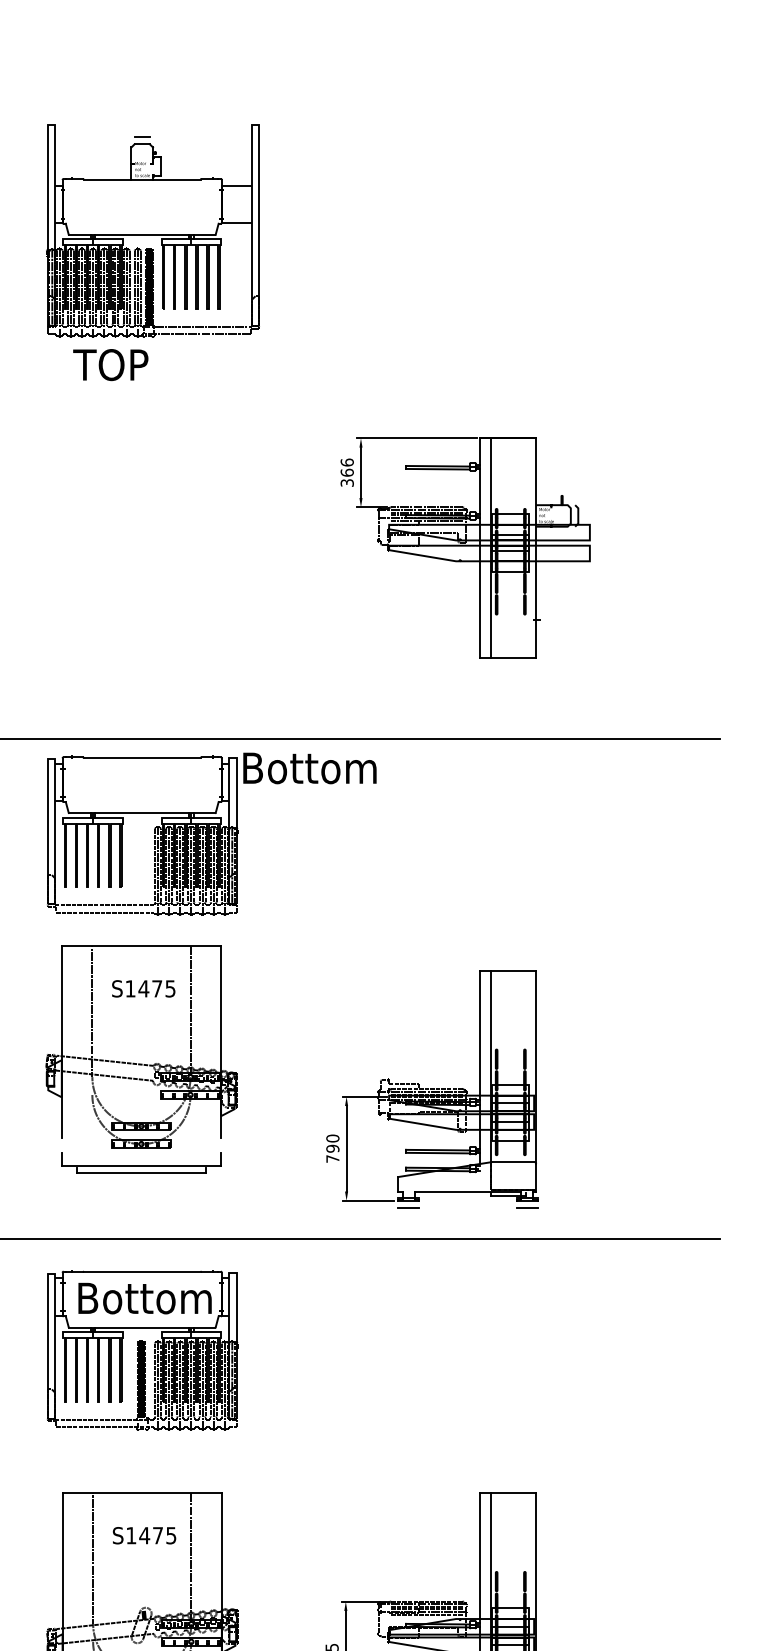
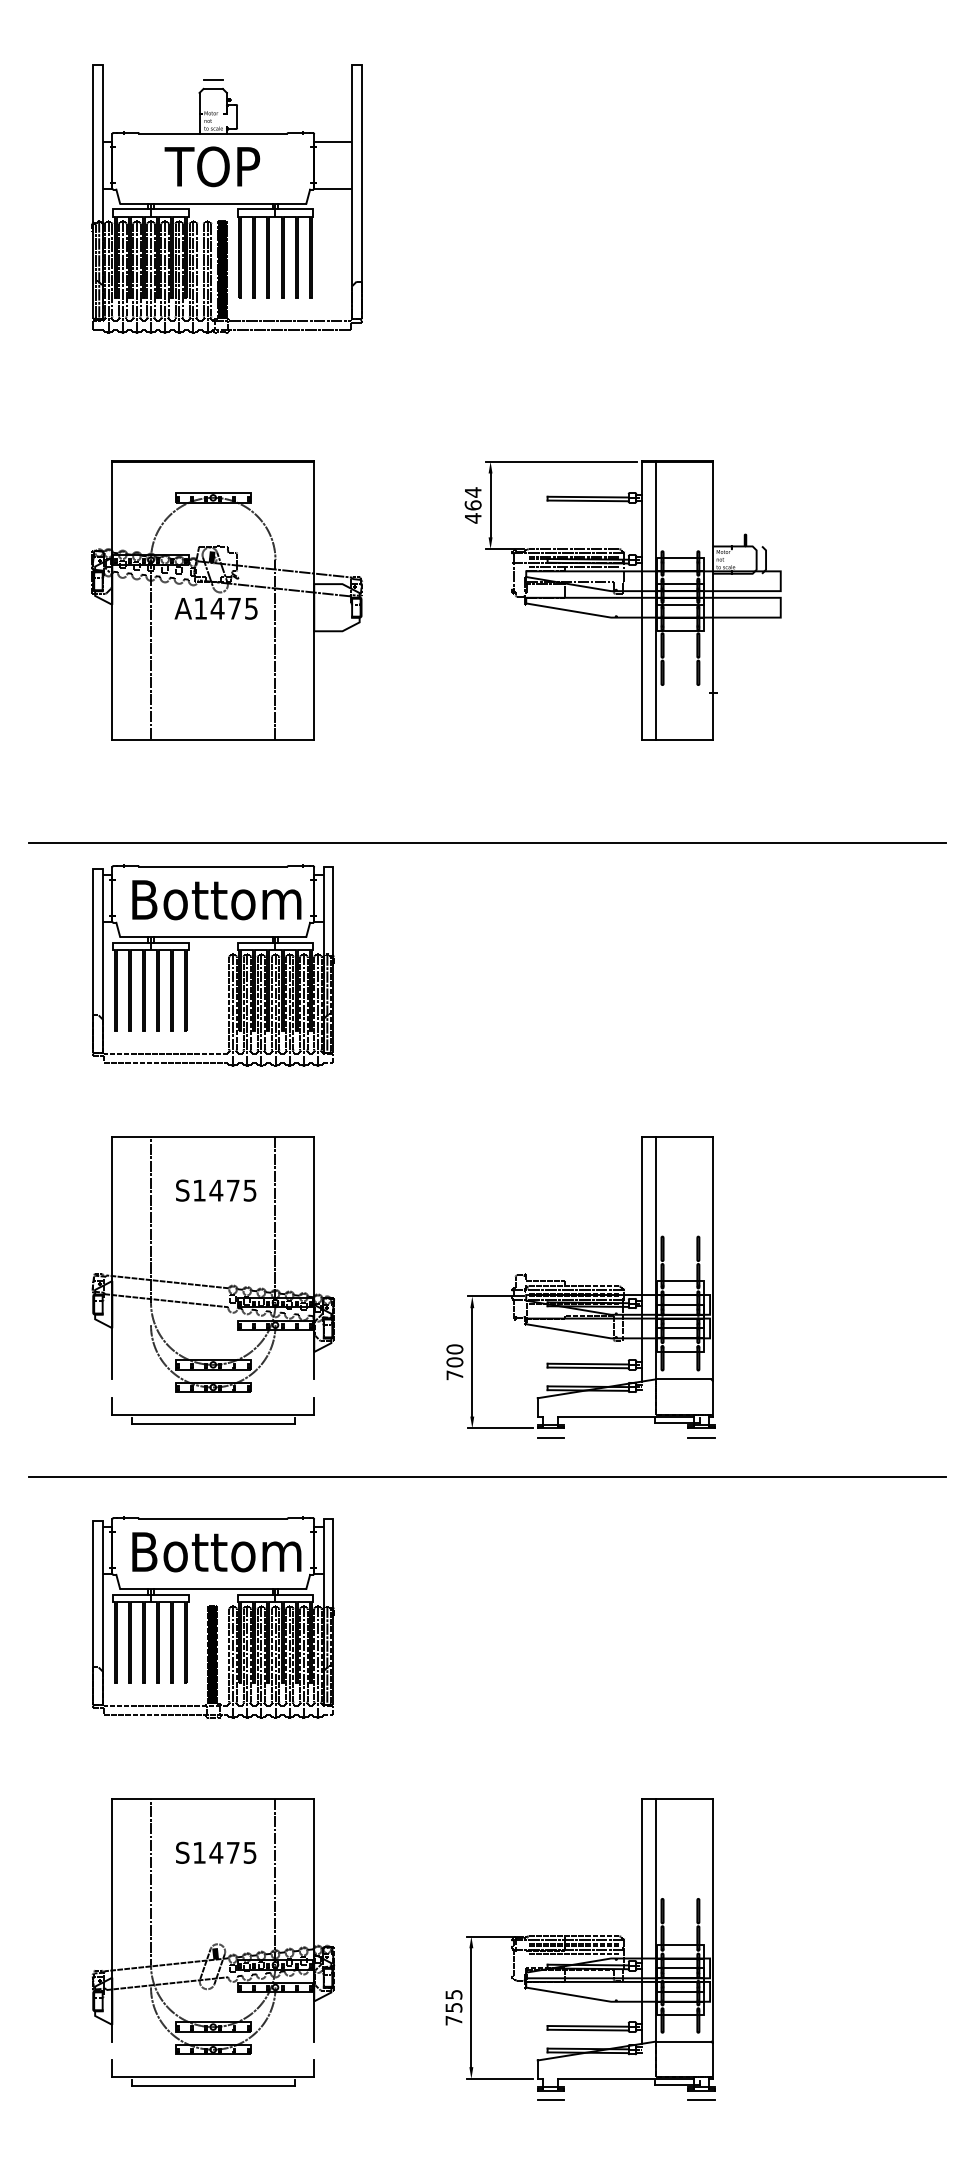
text: (110, 364) -> (212, 166), moved
text: (346, 472) -> (472, 505), 366 -> 464
part: (152, 547) -> (226, 600), added
text: (309, 768) -> (216, 900), moved
part: (140, 1059) -> (212, 1280), moved
text: (332, 1148) -> (454, 1362), 790 -> 700

